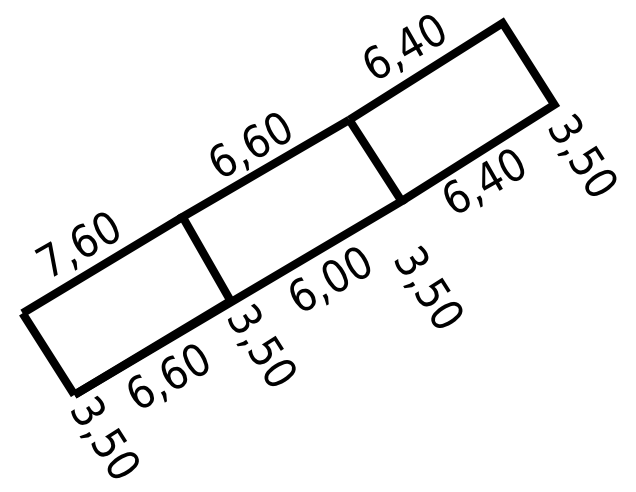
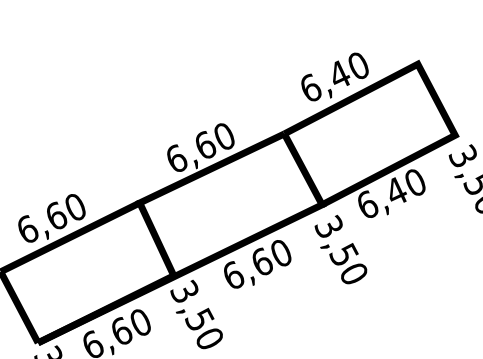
text: (49, 258) -> (26, 228), 7,60 -> 6,60
text: (335, 274) -> (262, 261), 6,00 -> 6,60
text: (428, 286) -> (340, 249), moved

